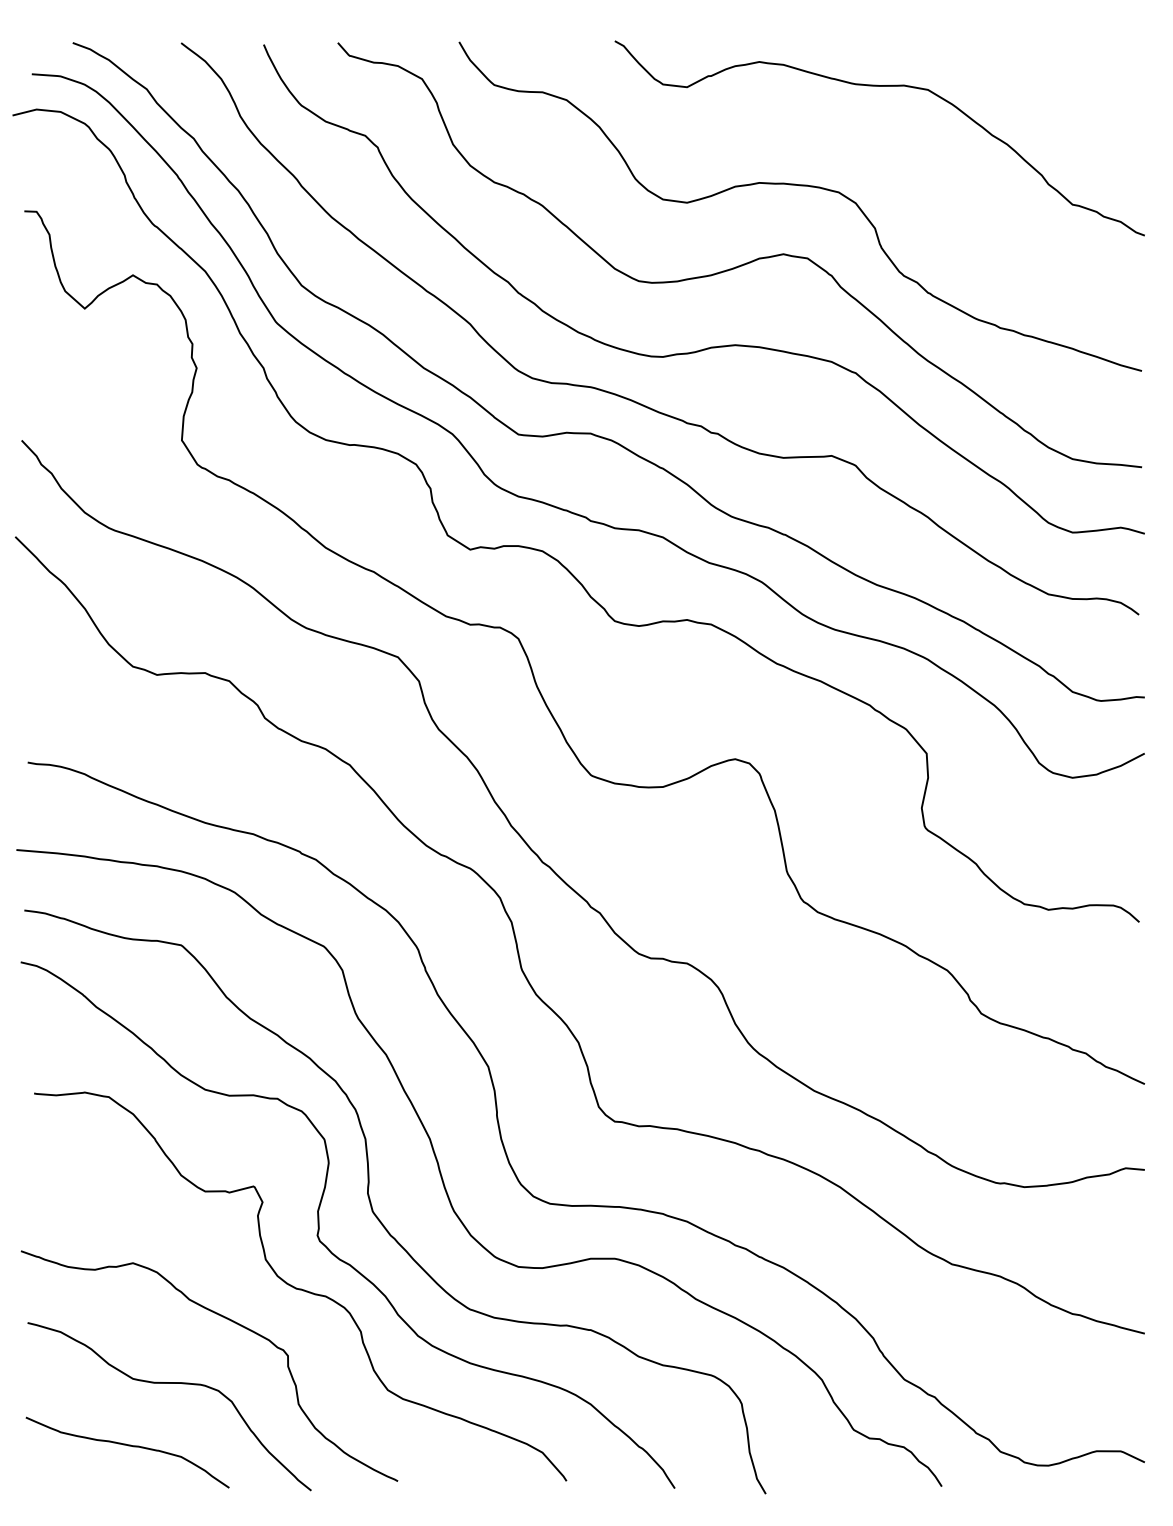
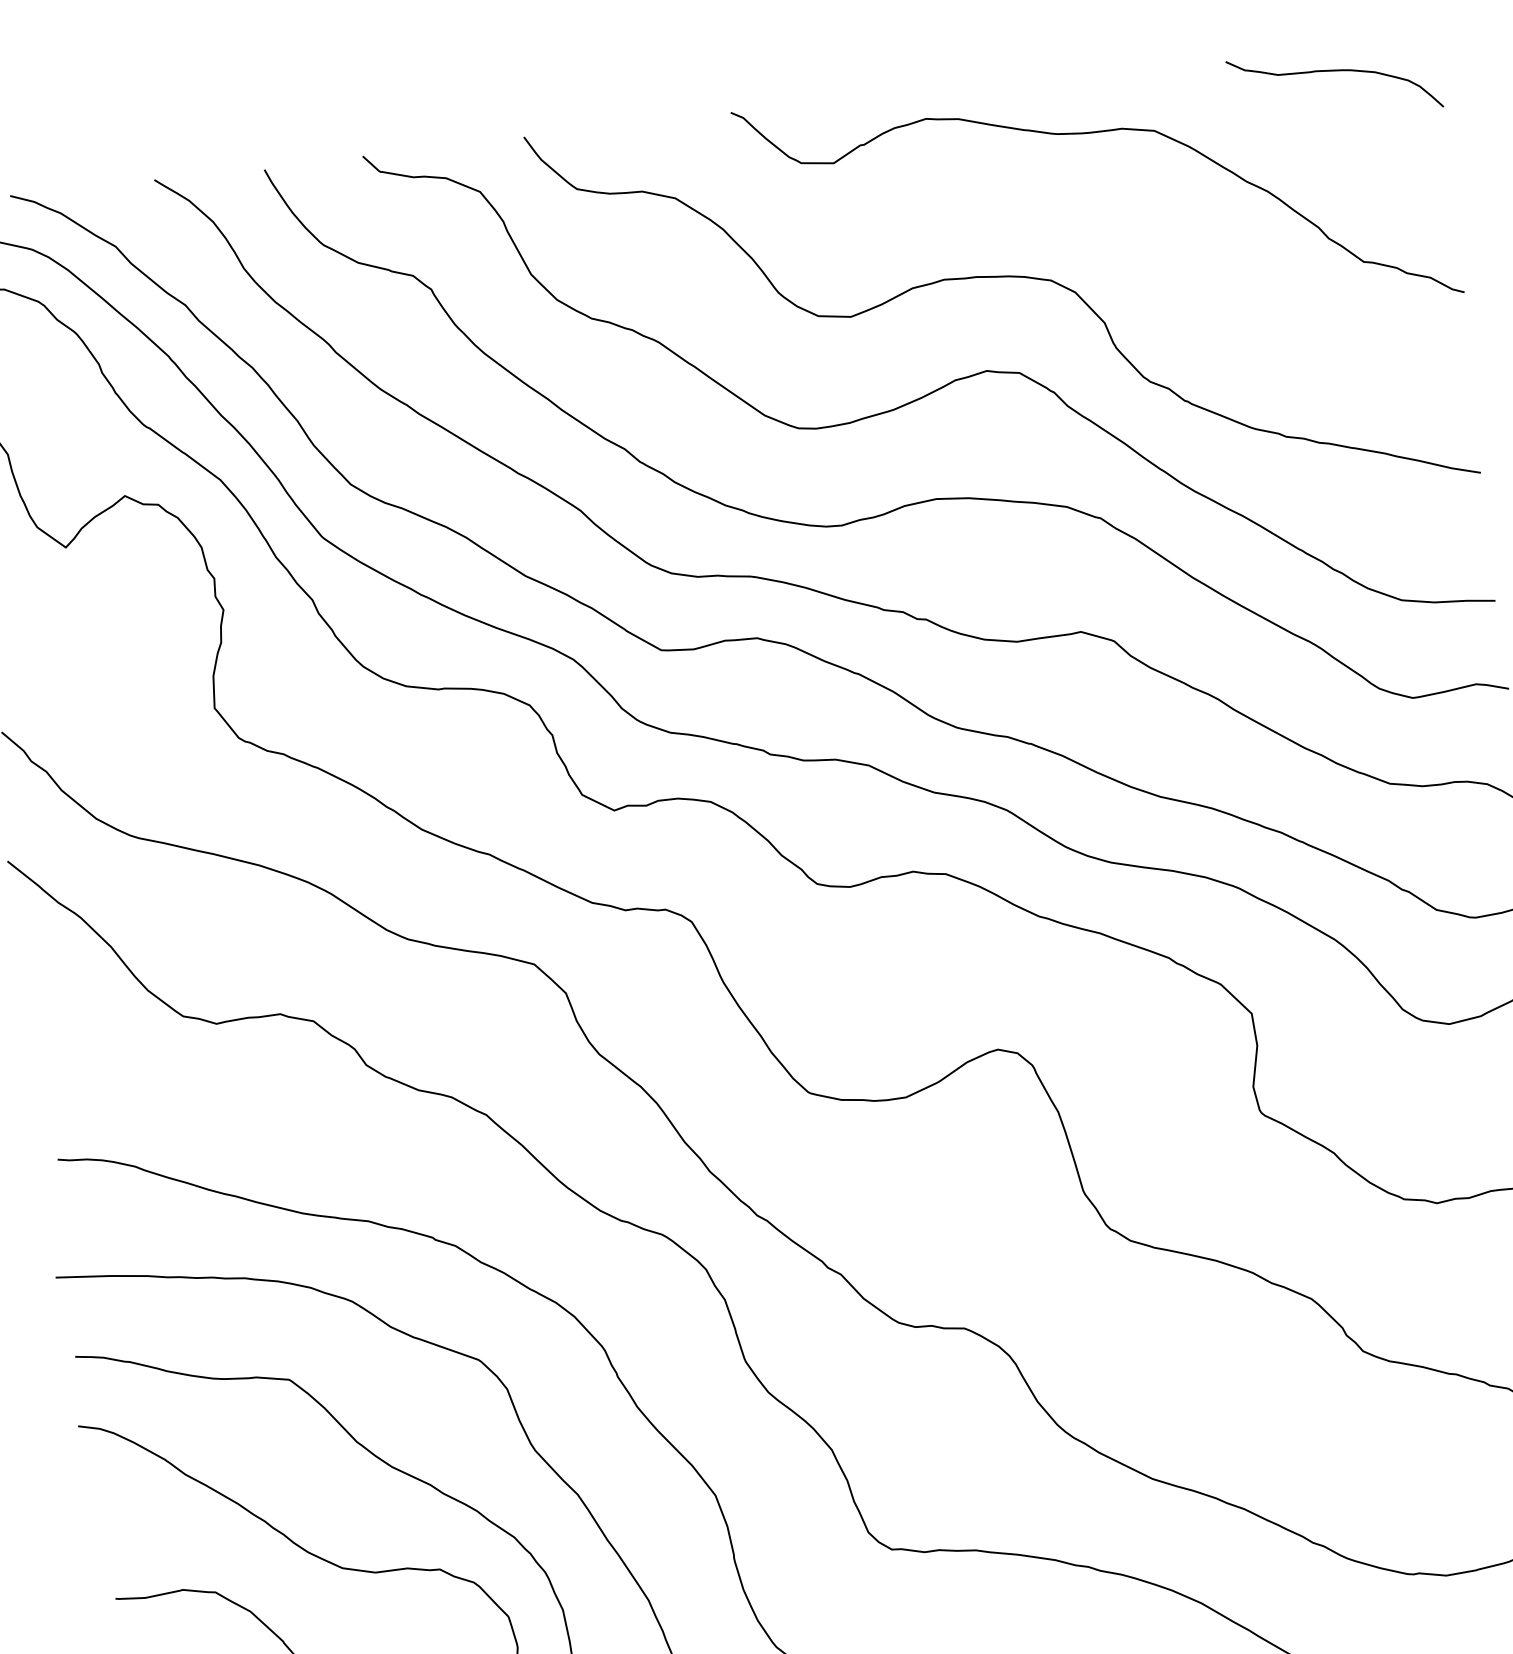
curve: (1068, 61) -> (1337, 72), added

